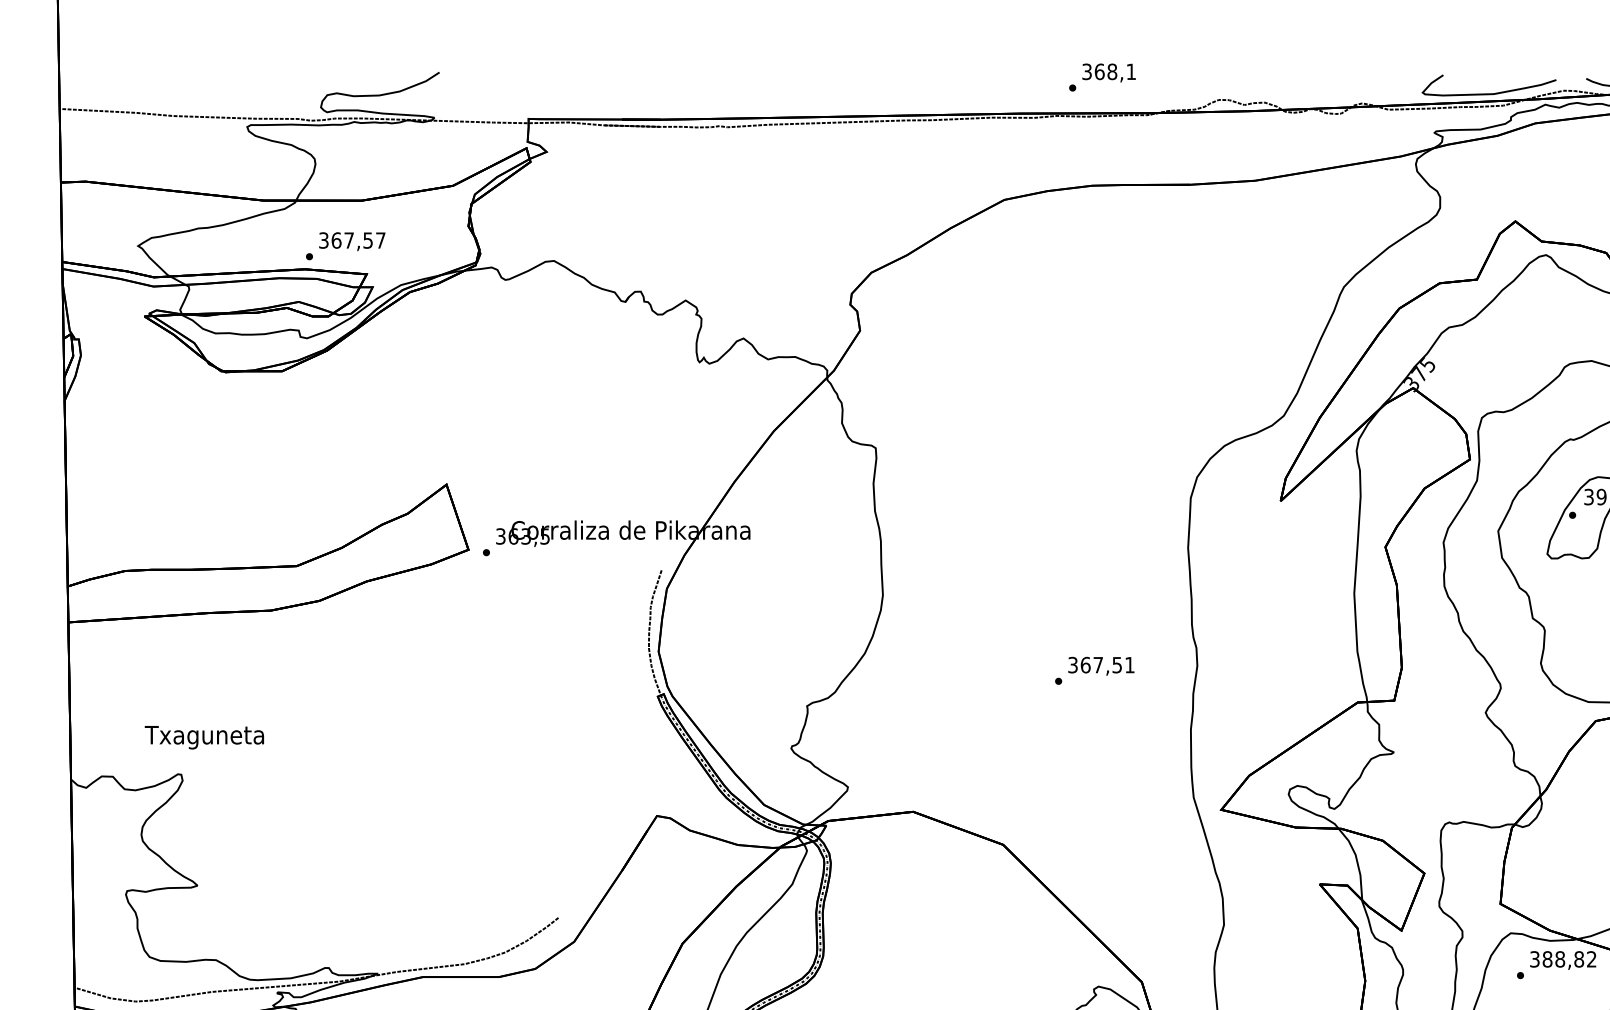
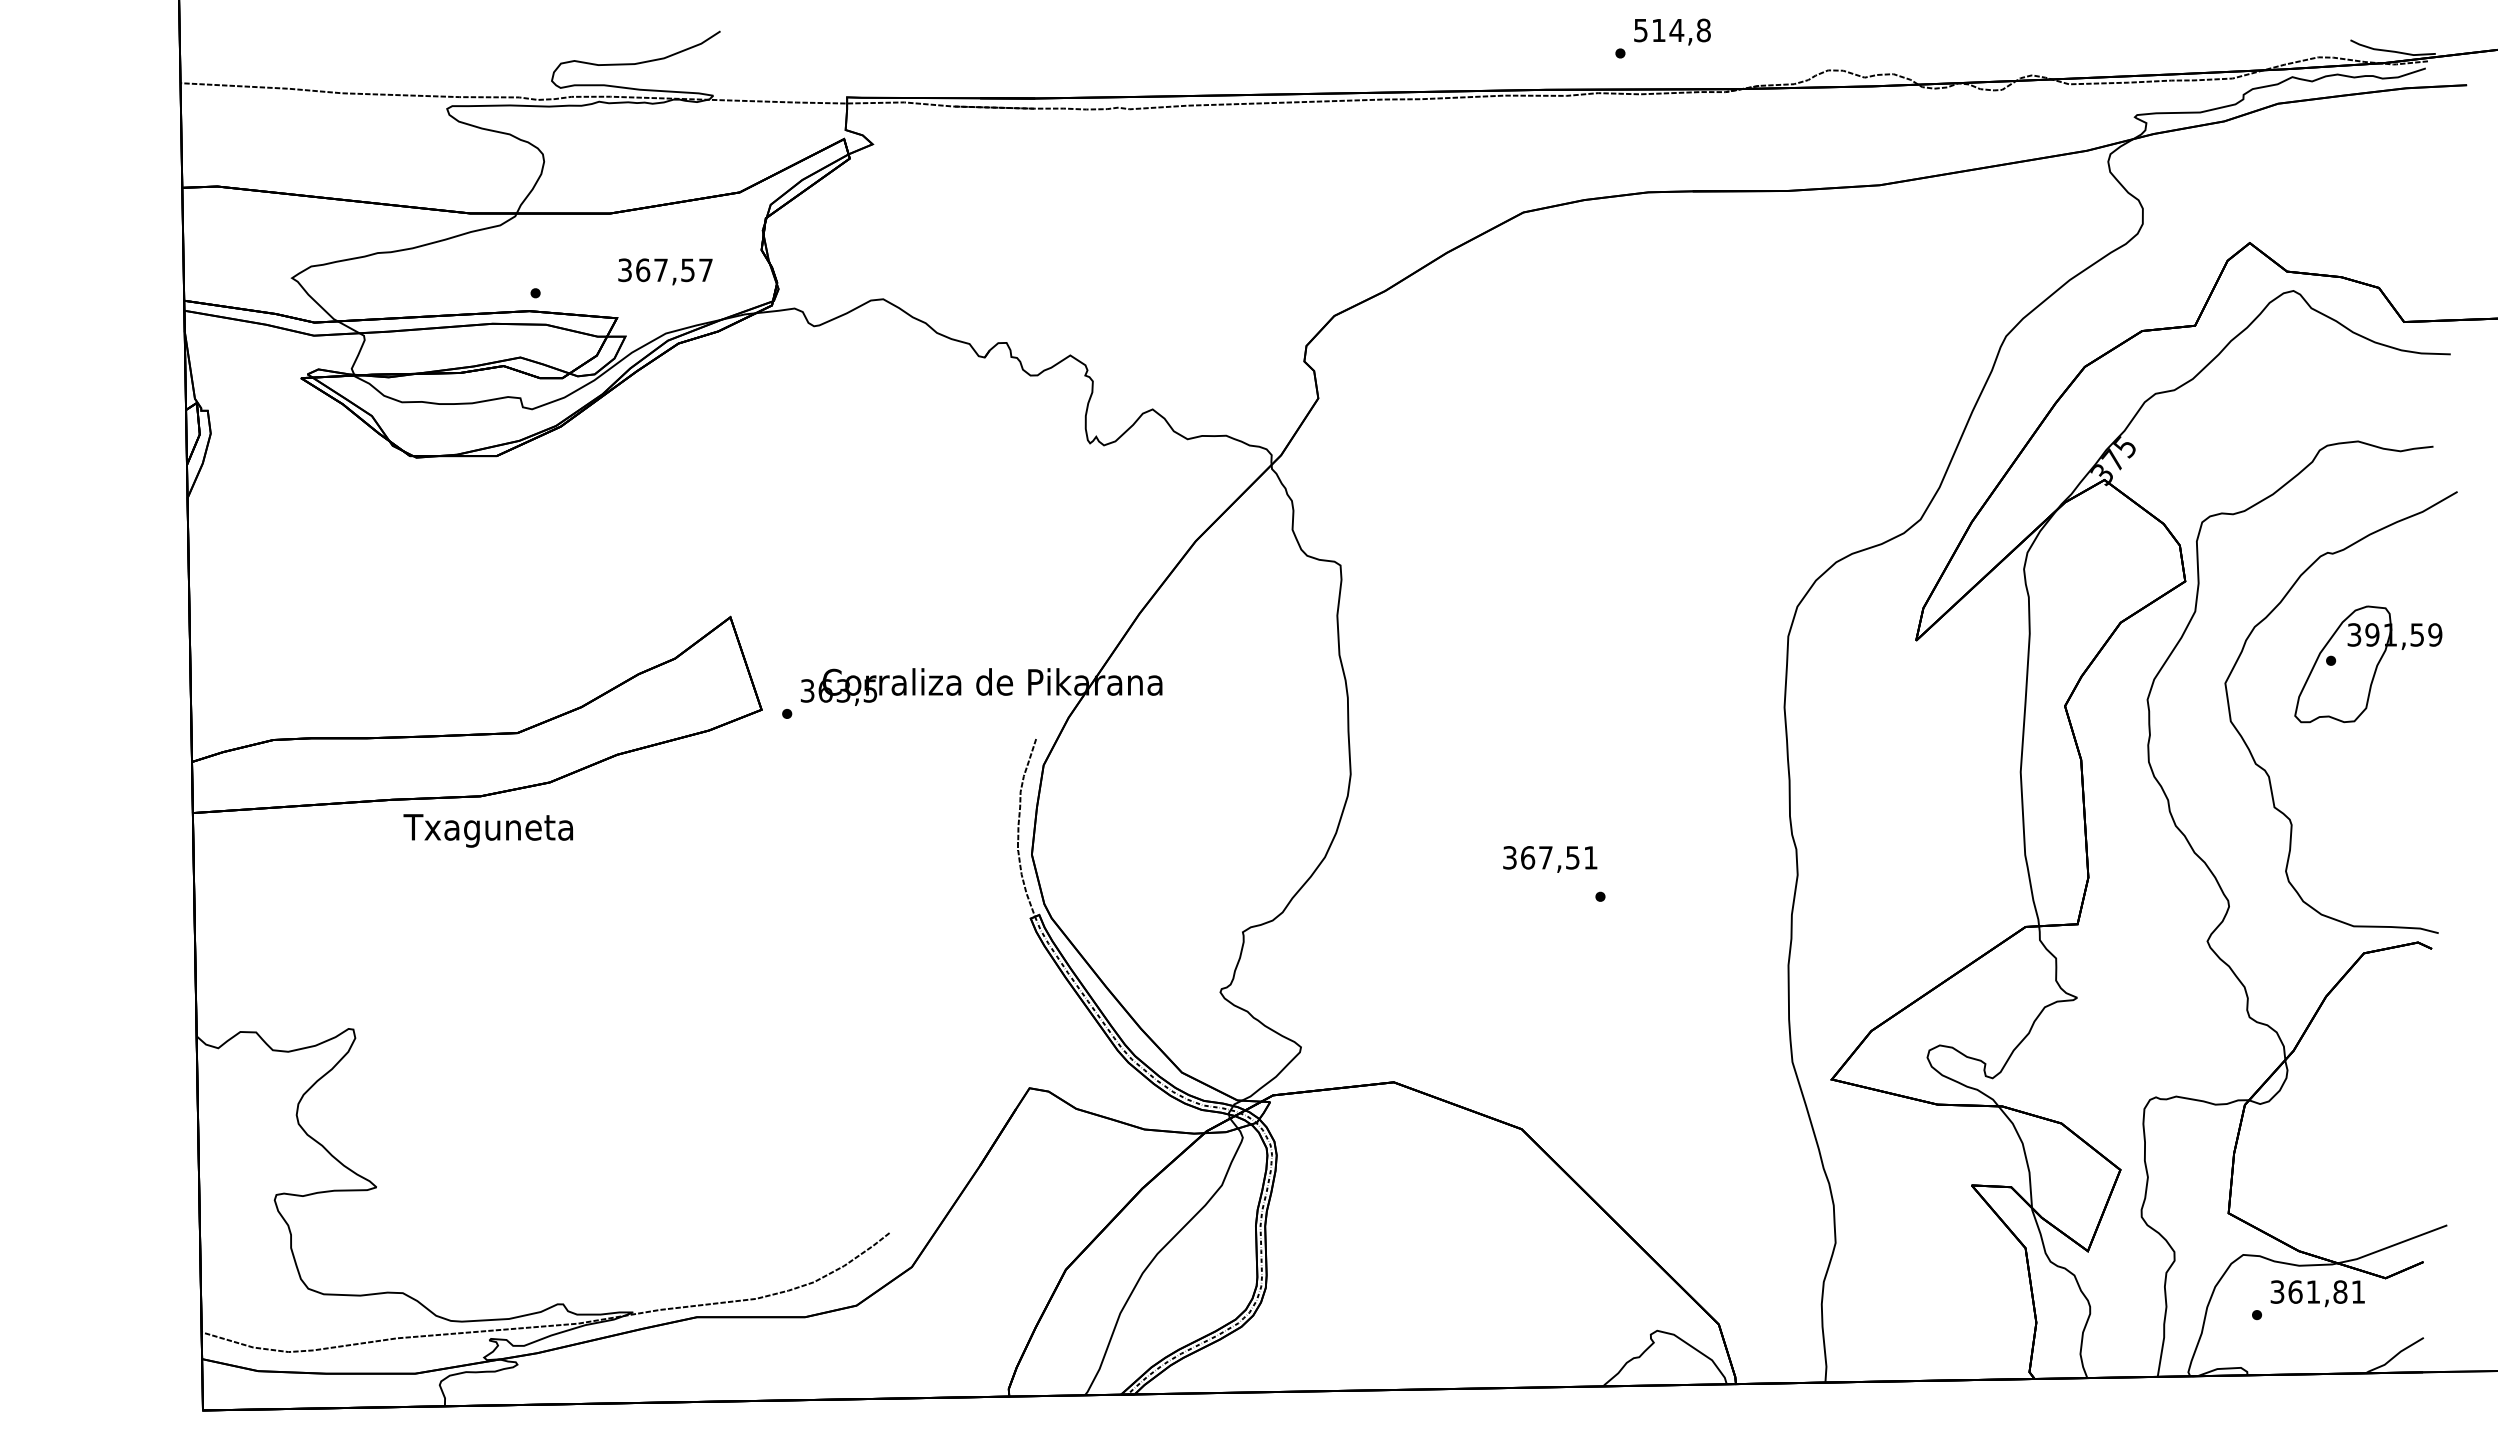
text: (1109, 71) -> (1672, 30), 368,1 -> 514,8
curve: (1489, 93) -> (2212, 61), removed
text: (352, 241) -> (665, 271), moved
text: (1101, 666) -> (1550, 859), moved
text: (203, 737) -> (487, 830), moved
text: (1569, 958) -> (2326, 1291), 388,82 -> 361,81

